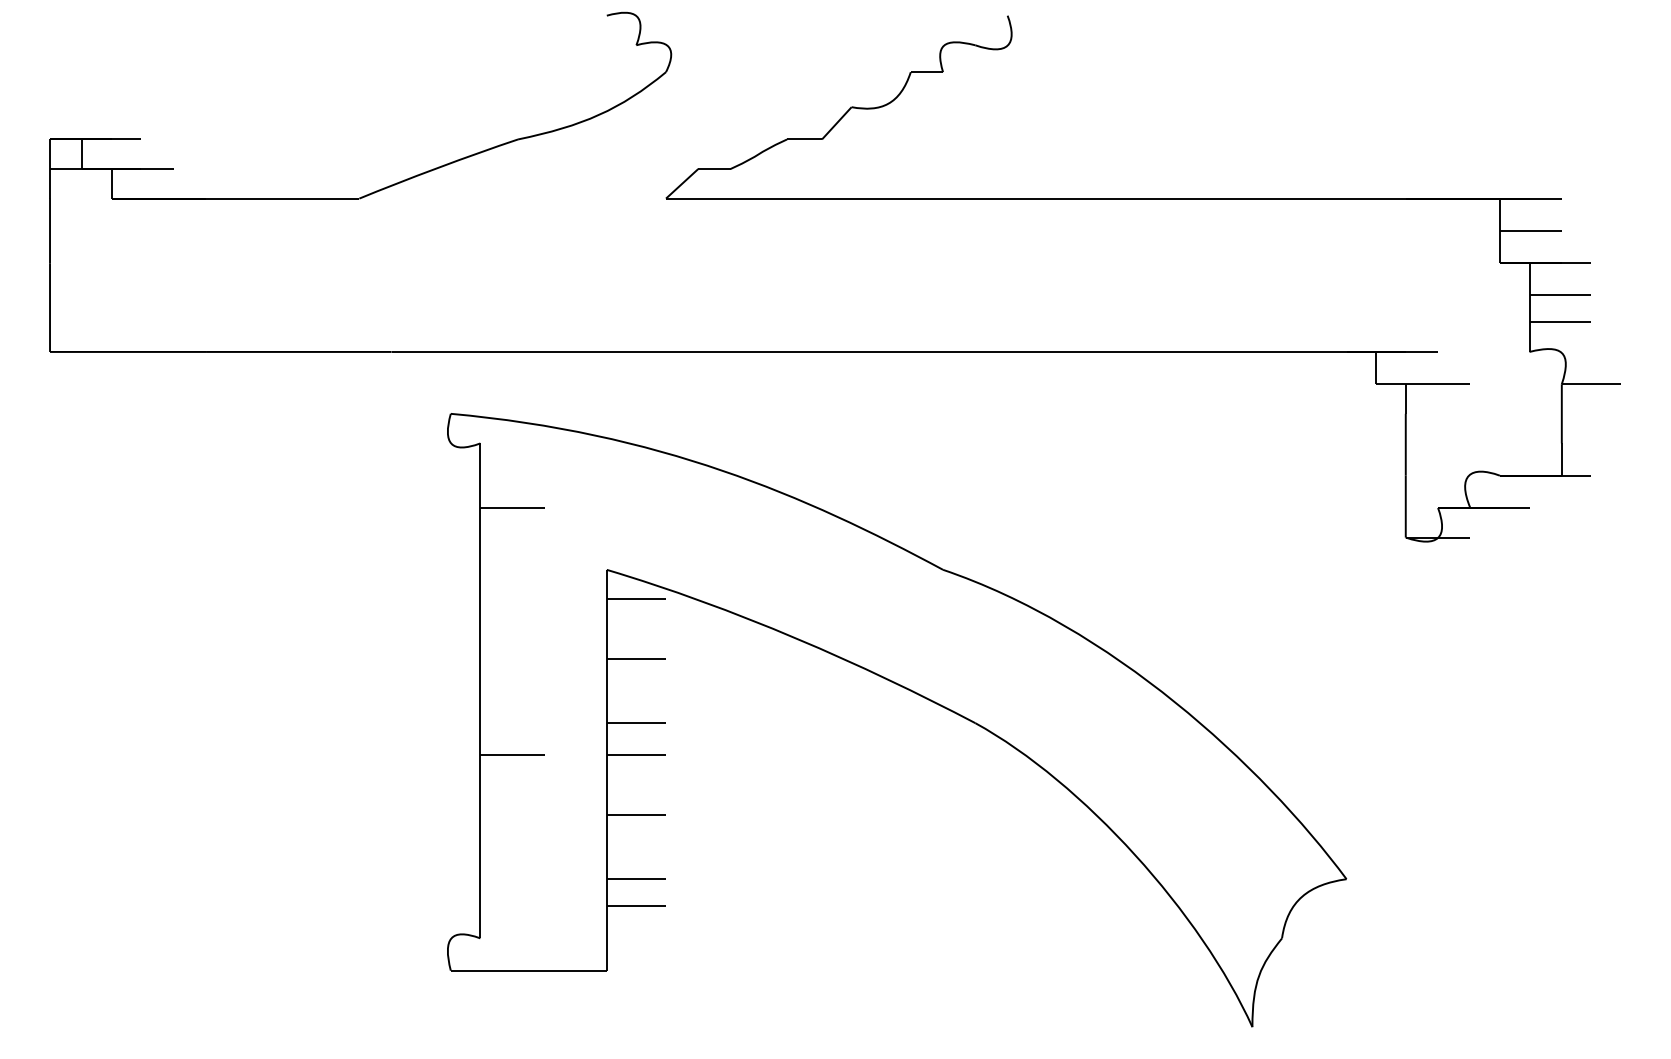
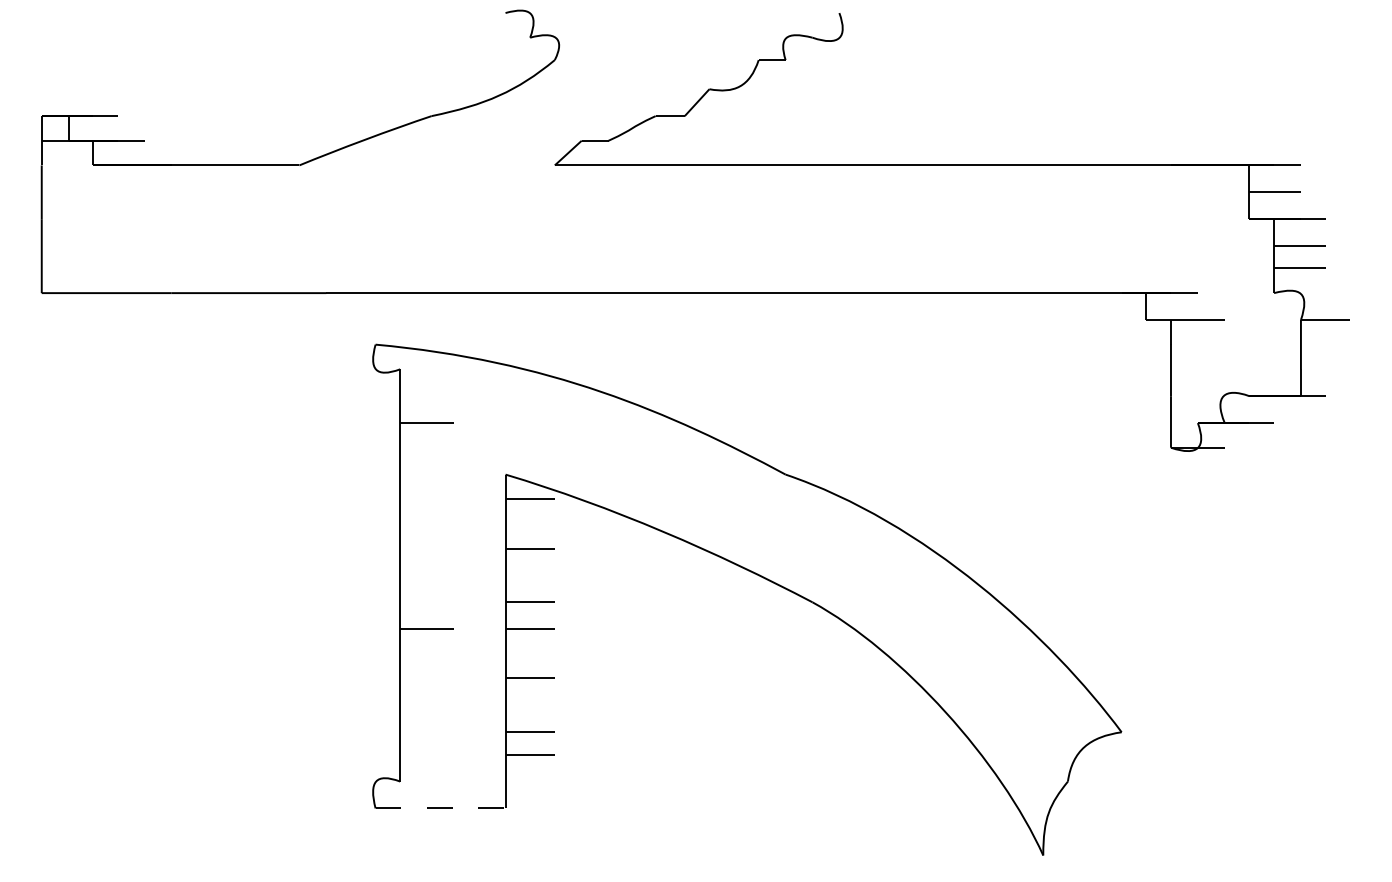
line: (528, 970) -> (440, 808), solid -> dashed

